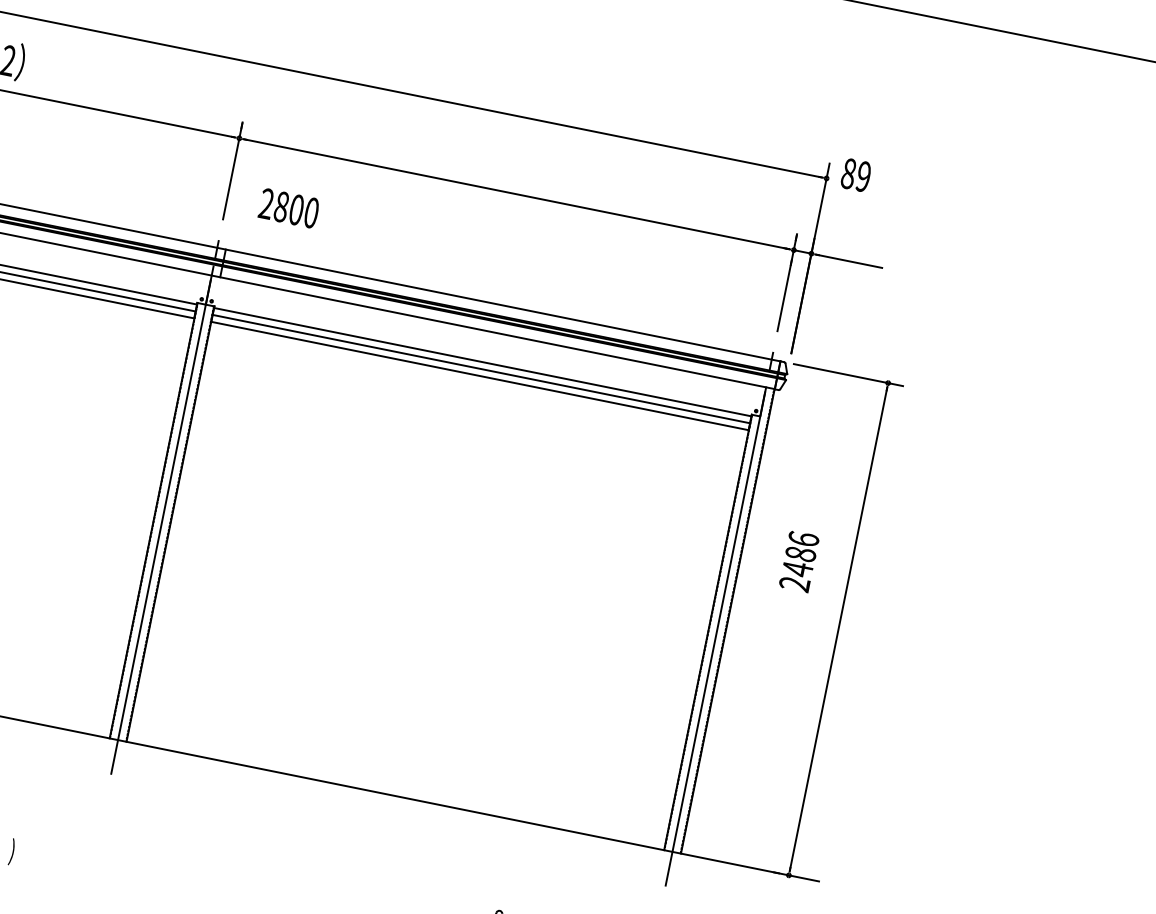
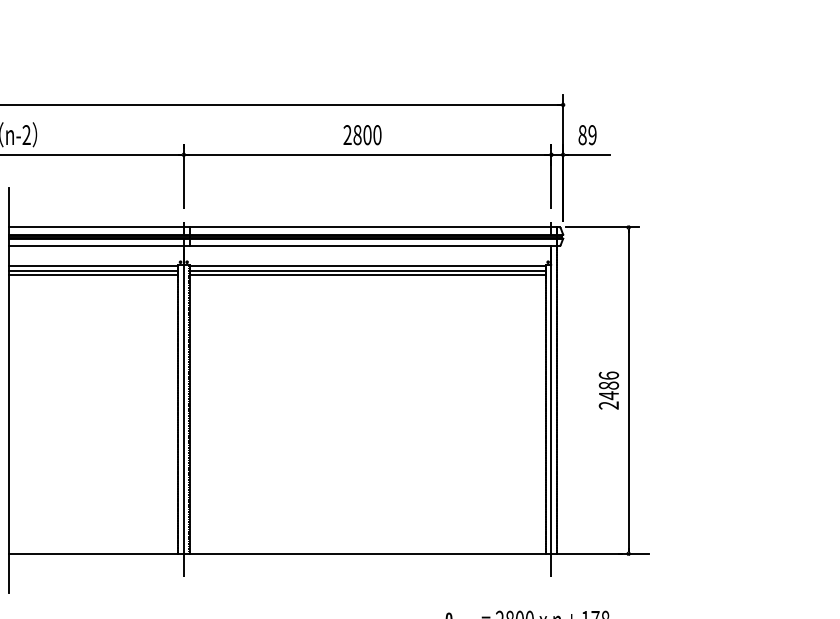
text: (855, 175) -> (587, 135), moved
text: (288, 209) -> (362, 135), moved
text: (798, 561) -> (608, 390), moved

